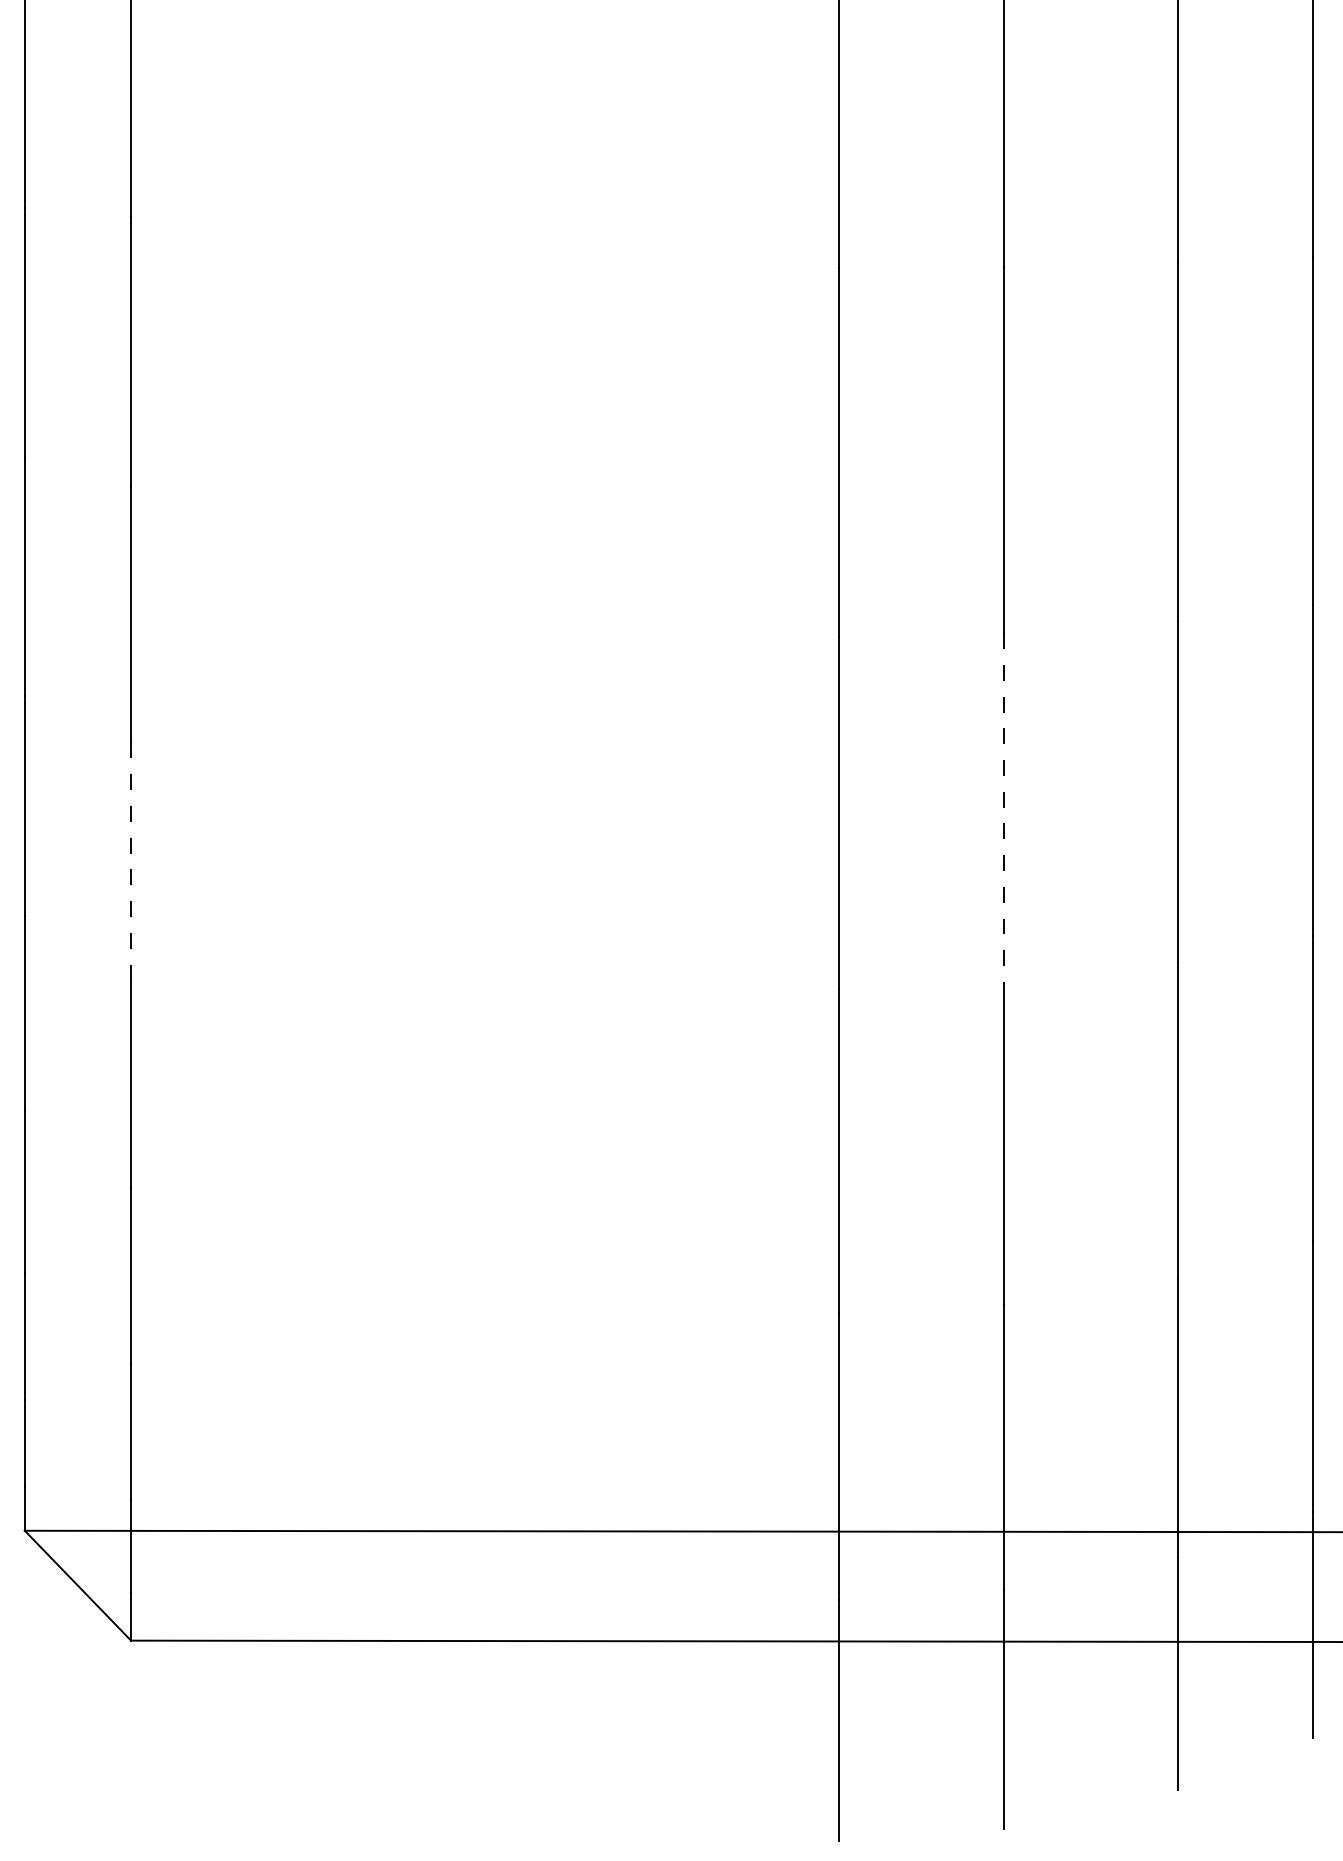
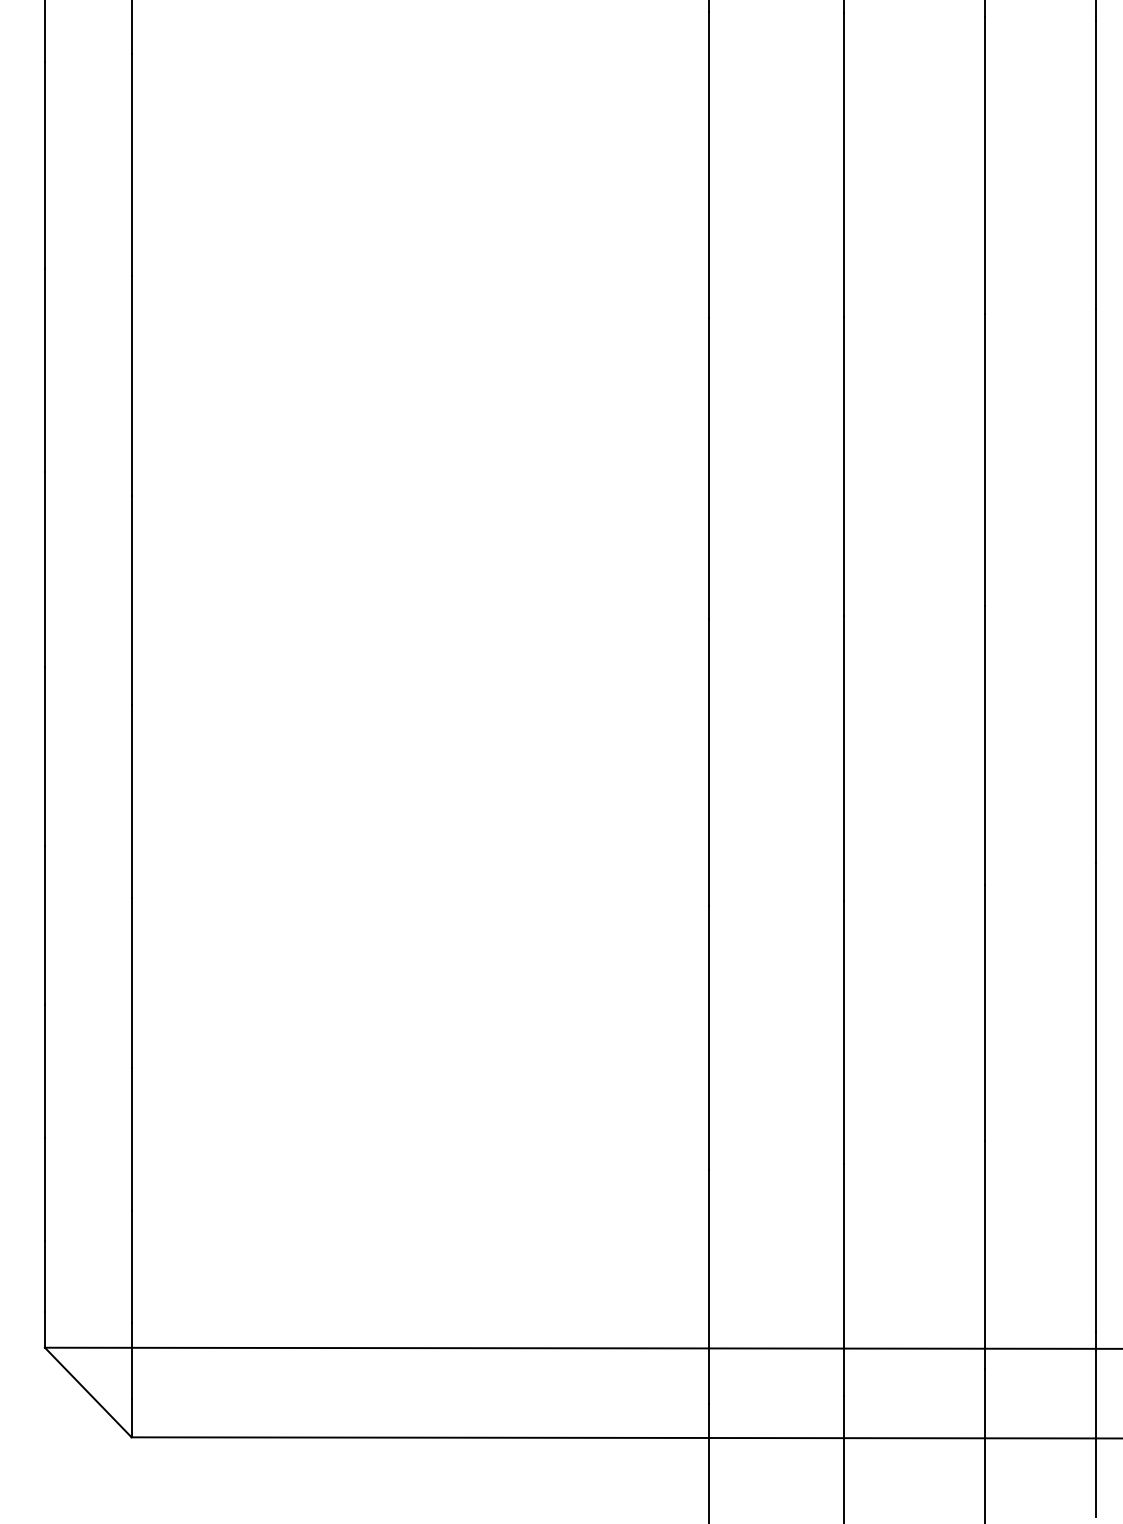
line: (1003, 808) -> (843, 758), dashed -> solid
line: (130, 861) -> (131, 801), dashed -> solid

